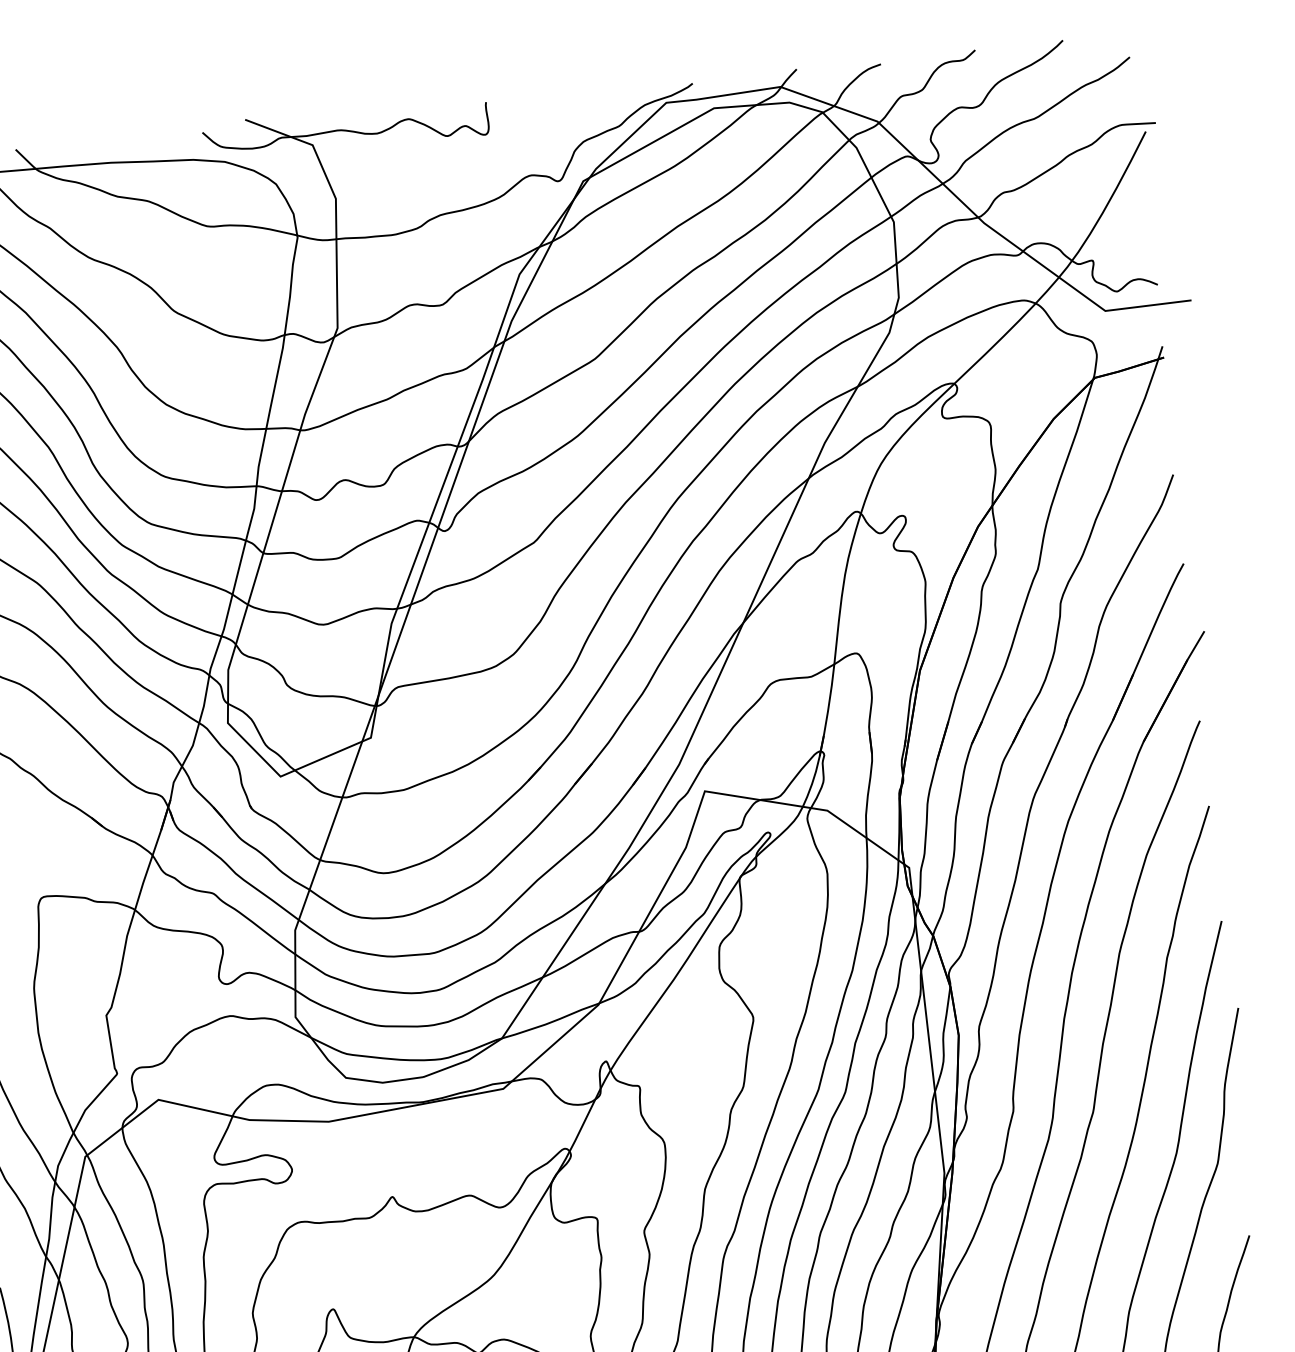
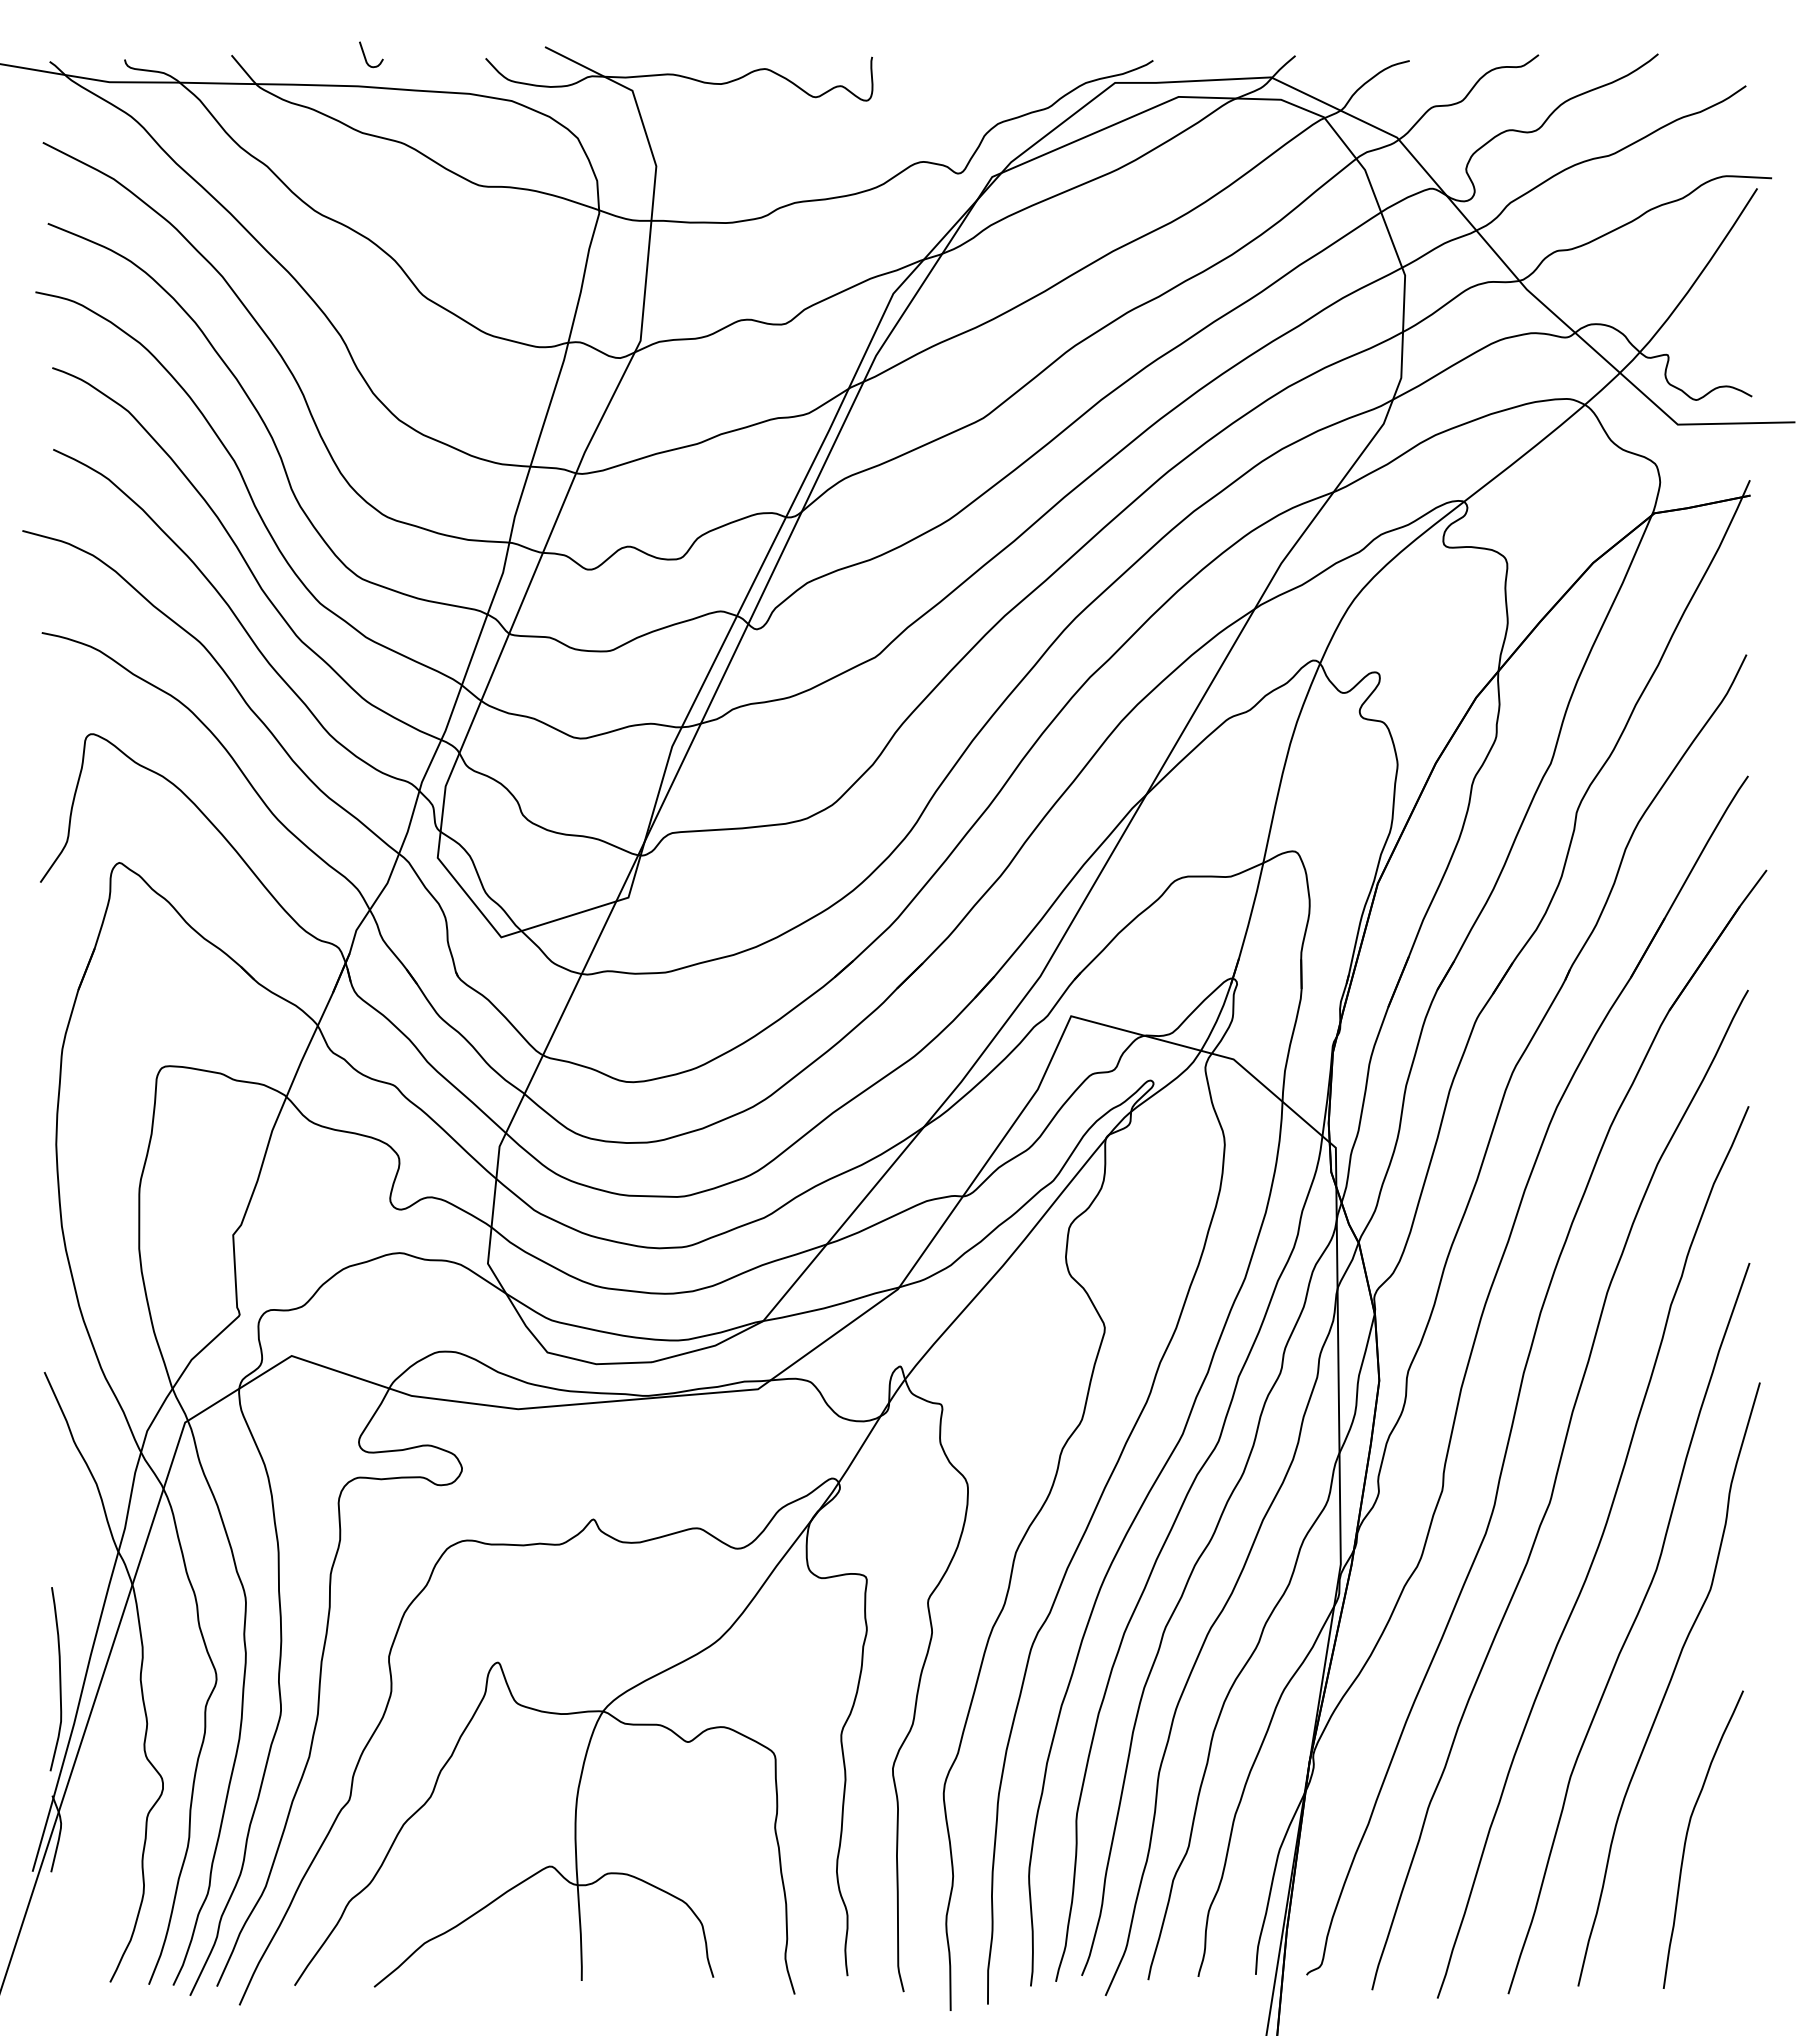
curve: (114, 139) -> (365, 55), added

